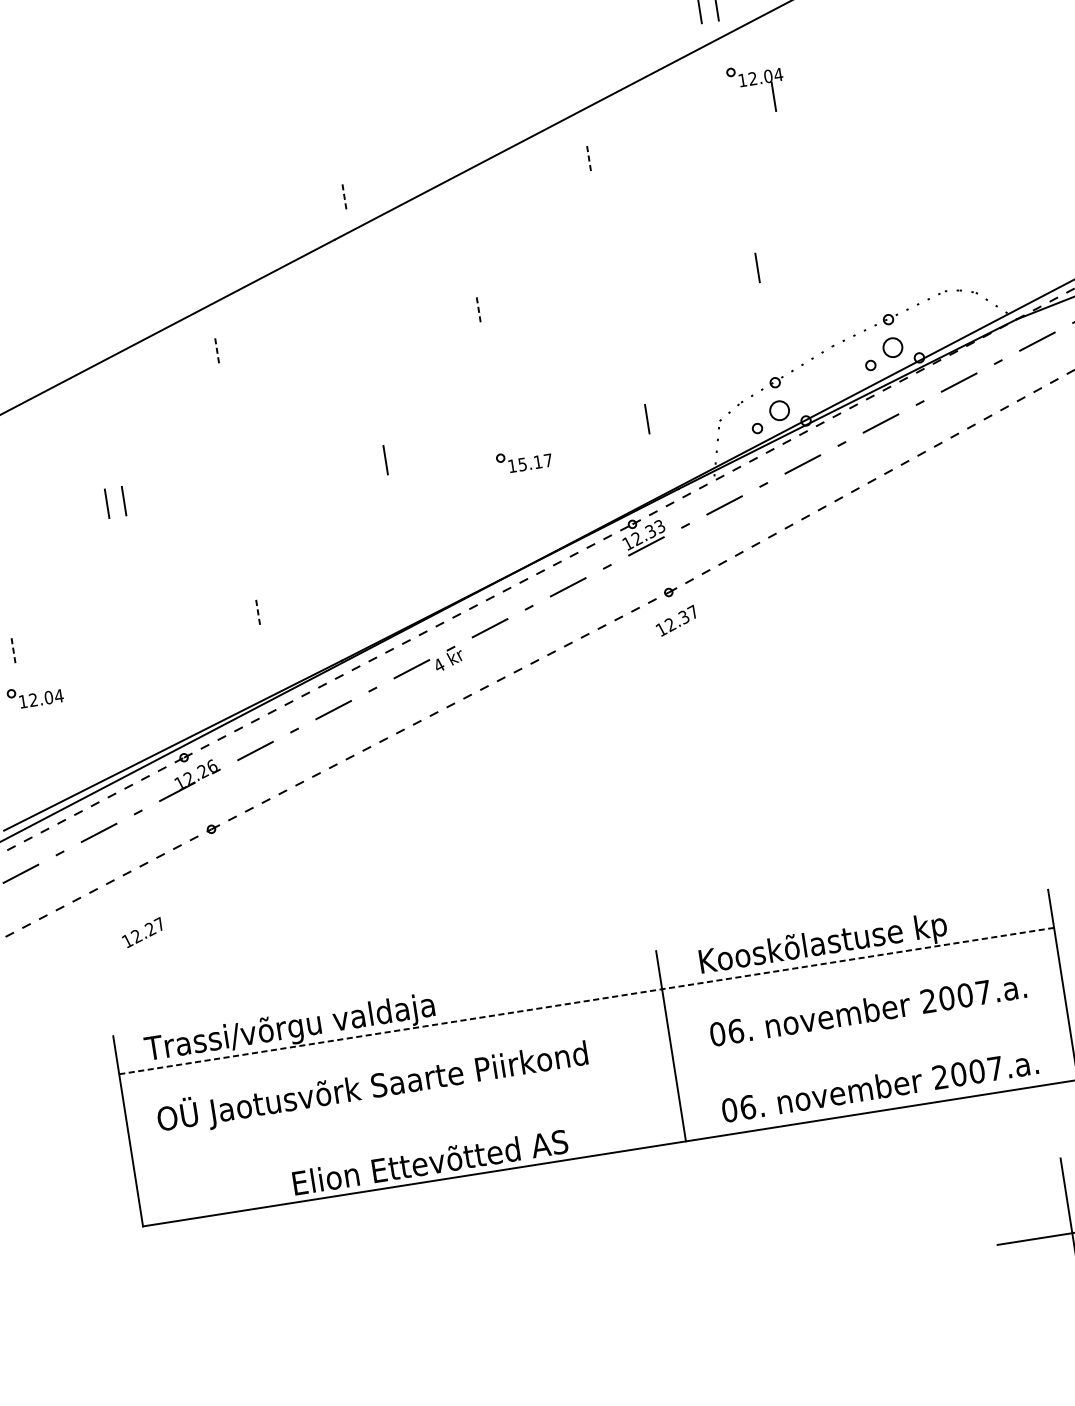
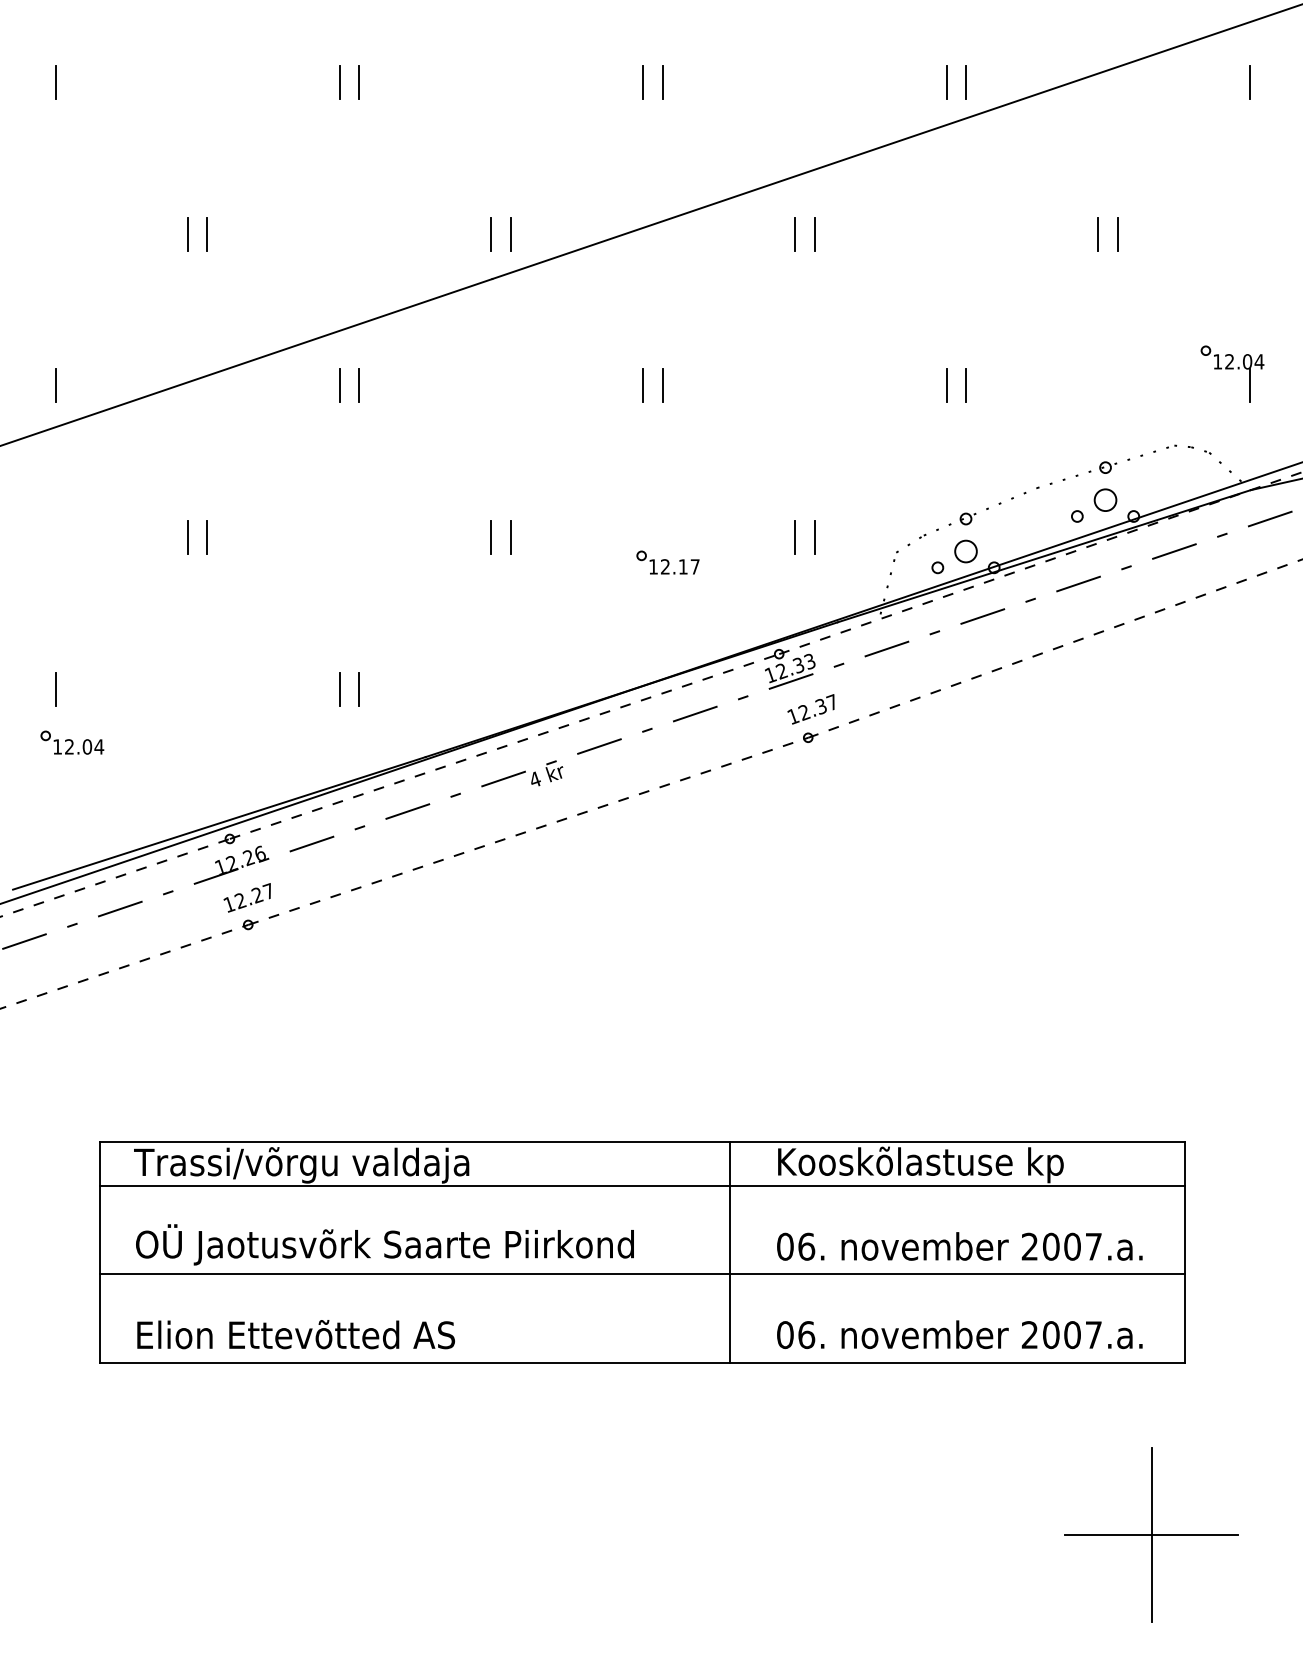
line: (454, 46) -> (662, 81), added
line: (438, 49) -> (643, 81), added
line: (193, 87) -> (359, 81), added
part: (756, 88) -> (1232, 373), moved
line: (176, 90) -> (339, 81), added
line: (868, 116) -> (1118, 233), added
line: (850, 118) -> (1098, 233), added
line: (606, 157) -> (814, 234), added
line: (589, 160) -> (794, 234), dashed -> solid
line: (345, 198) -> (511, 234), dashed -> solid
line: (327, 201) -> (490, 234), added
line: (83, 239) -> (207, 233), added
line: (65, 241) -> (187, 233), added
line: (740, 270) -> (946, 385), added
line: (495, 308) -> (662, 385), added
line: (479, 311) -> (643, 385), dashed -> solid
line: (234, 349) -> (359, 385), added
line: (217, 352) -> (339, 385), dashed -> solid
line: (629, 421) -> (794, 537), added
line: (368, 462) -> (491, 537), added
text: (522, 464) -> (665, 566), 15.17 -> 12.17
line: (275, 610) -> (359, 688), added
line: (258, 614) -> (339, 689), dashed -> solid
text: (675, 621) -> (810, 709), moved
line: (13, 652) -> (55, 689), dashed -> solid
text: (141, 932) -> (246, 897), moved
line: (580, 962) -> (642, 1141), added
line: (587, 1001) -> (643, 1186), dashed -> solid
line: (598, 1077) -> (642, 1274), added
text: (429, 1162) -> (295, 1334), moved

